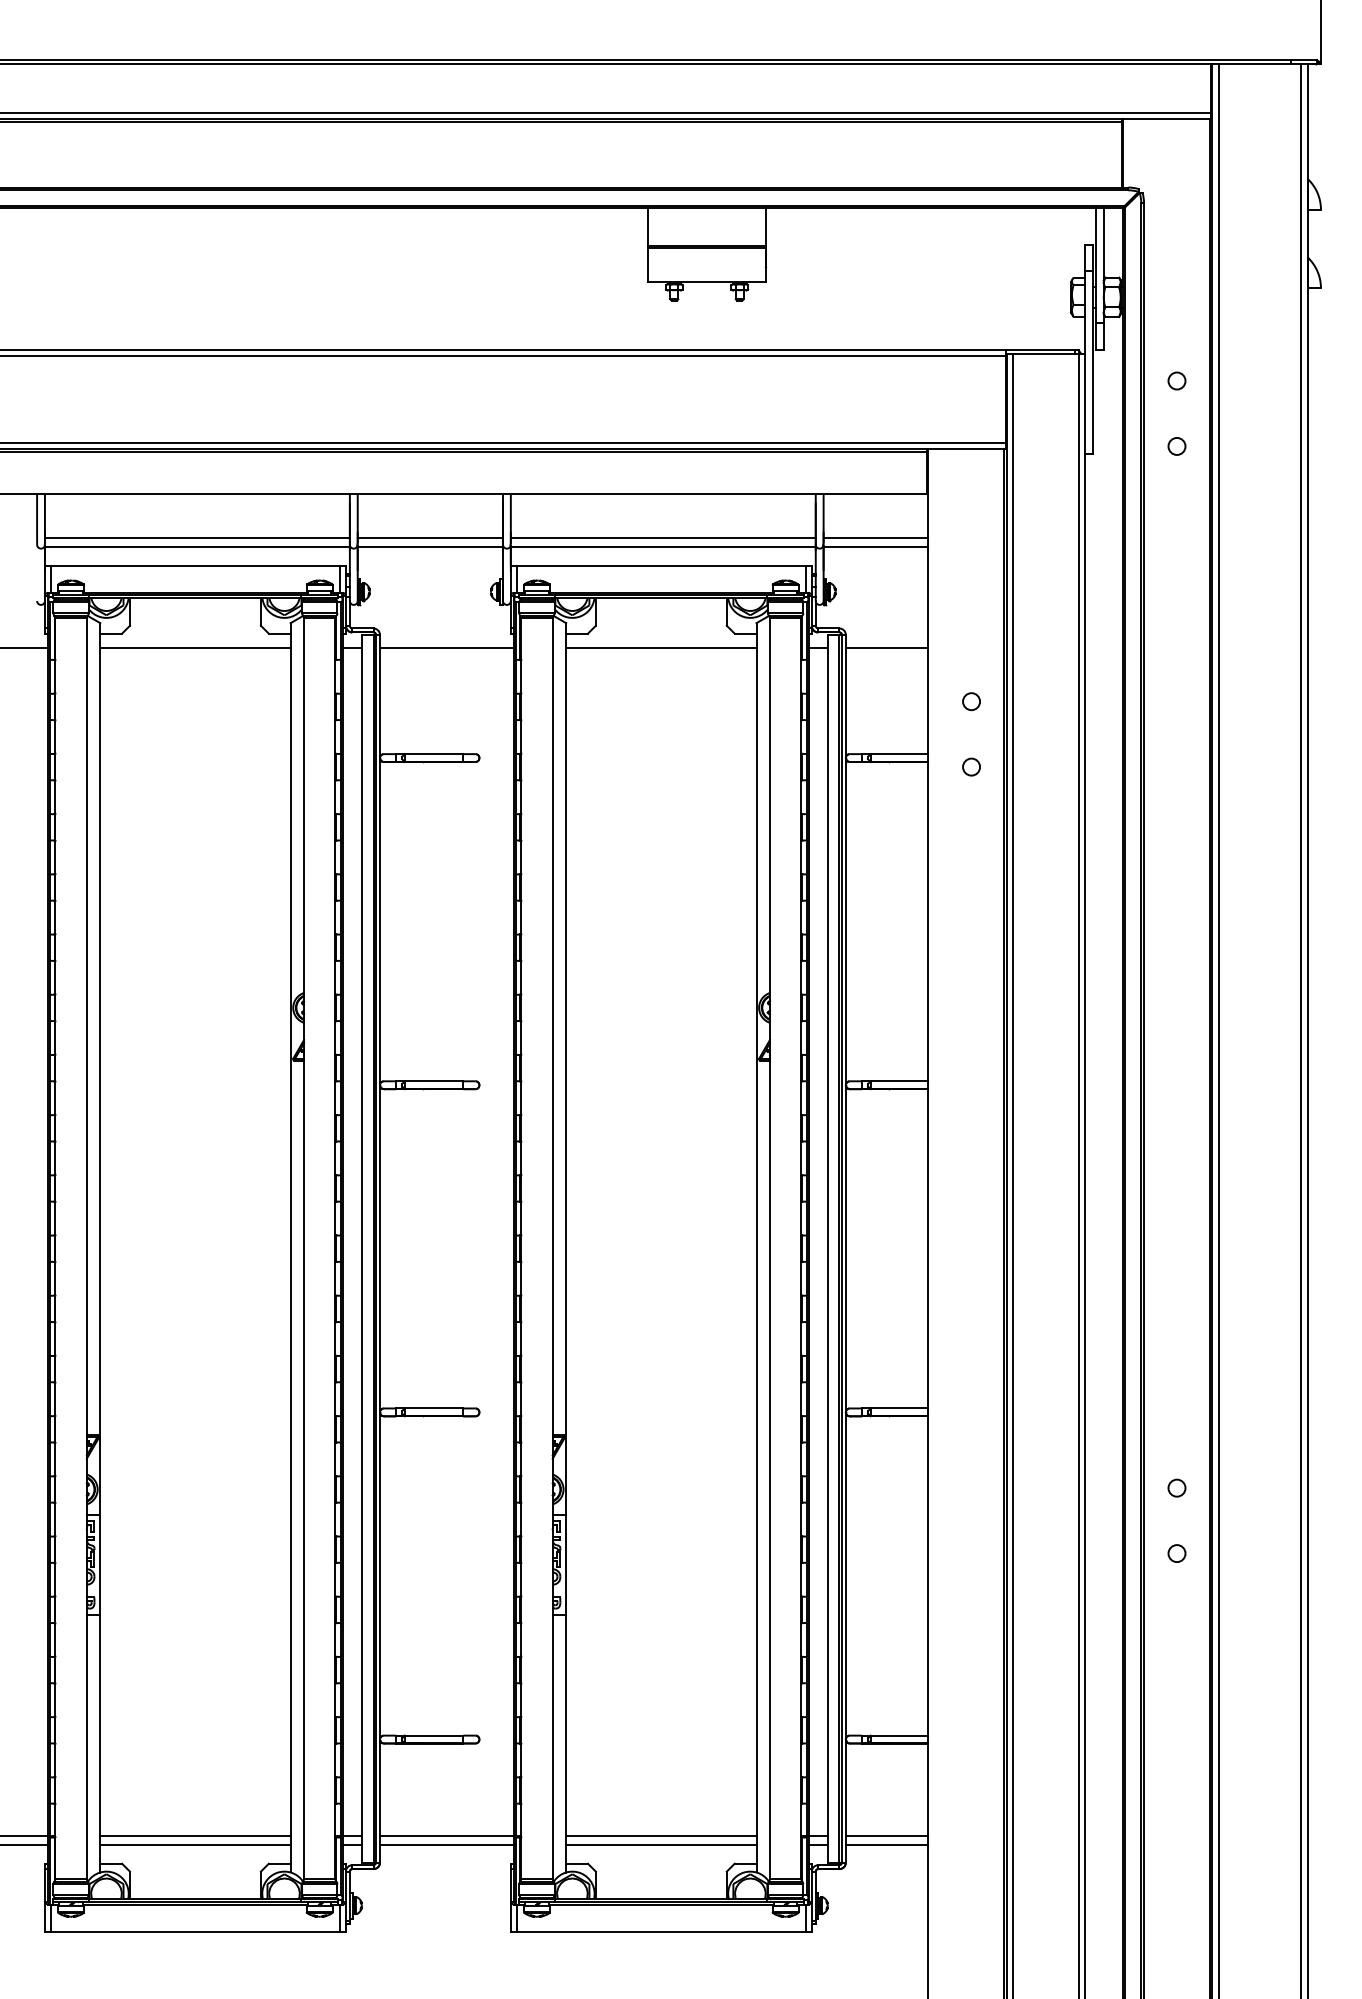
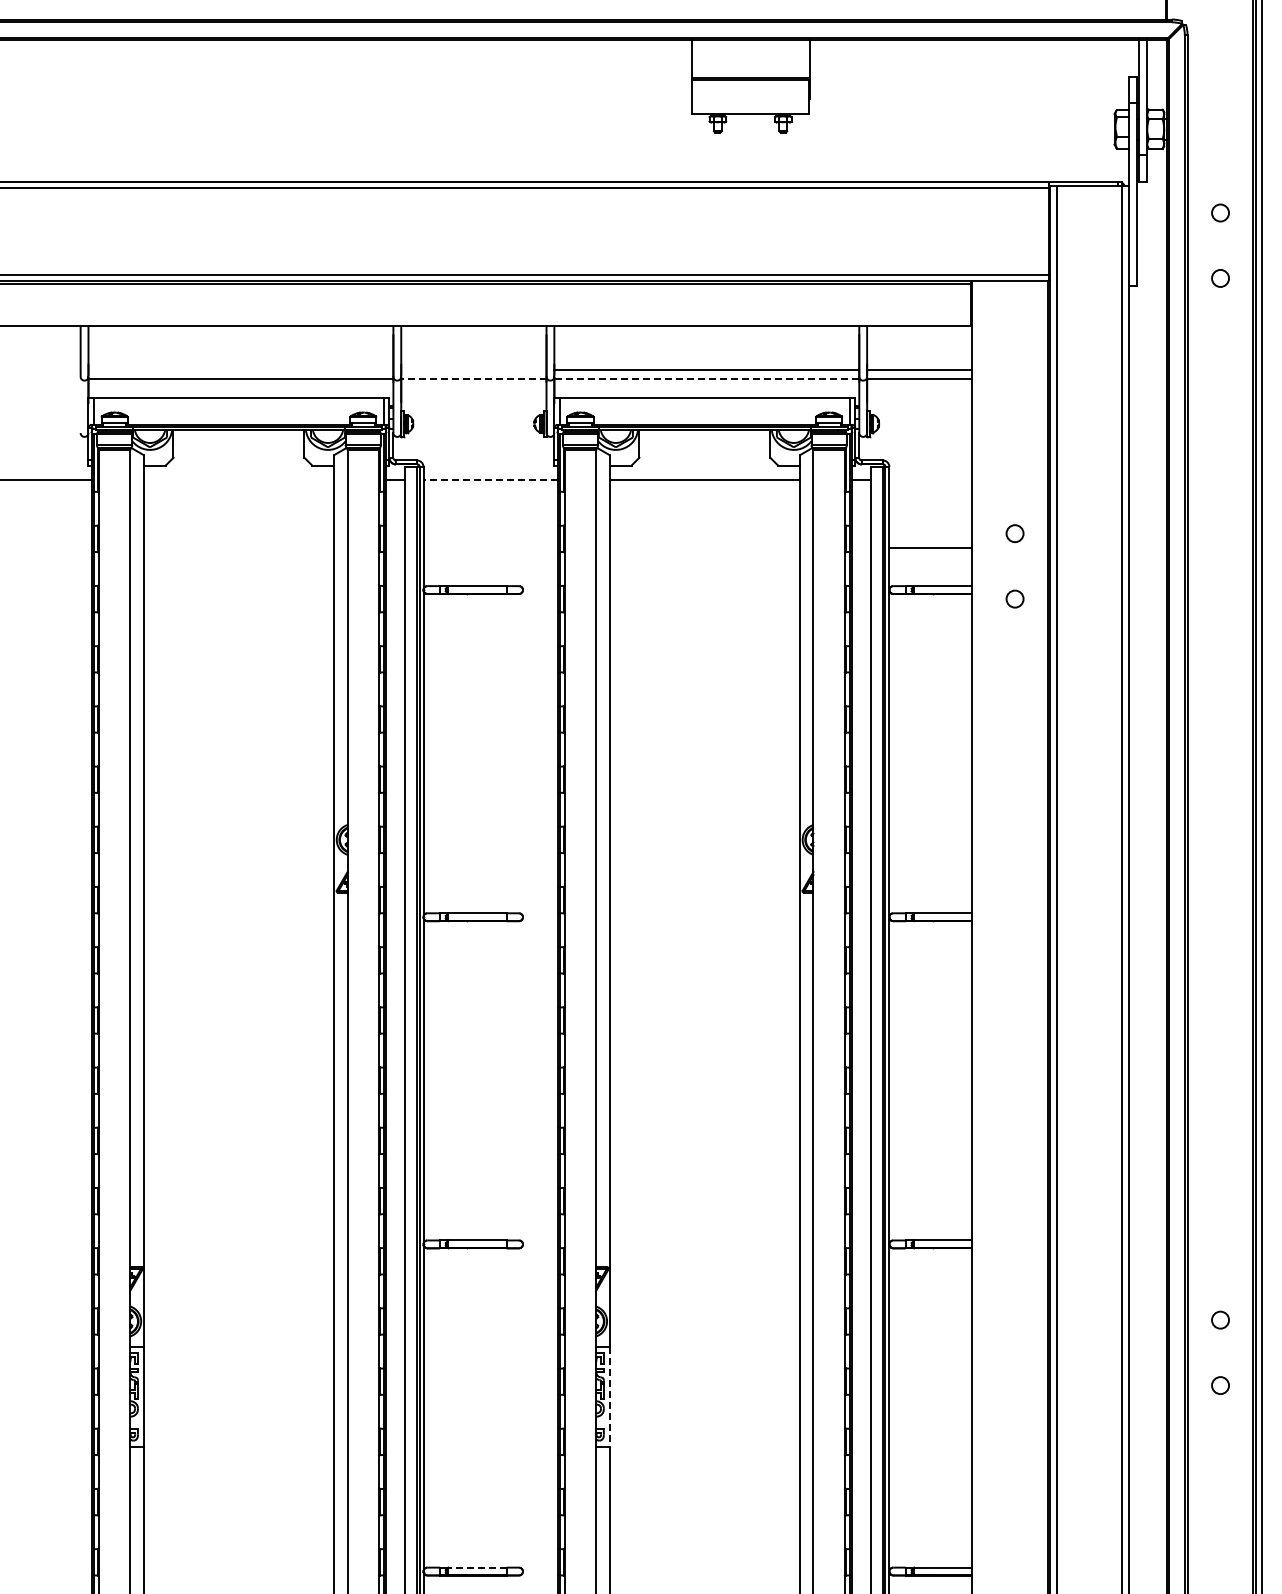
line: (196, 538) -> (240, 370), removed
line: (429, 538) -> (473, 370), removed
line: (430, 547) -> (474, 379), solid -> dashed
line: (662, 547) -> (706, 379), solid -> dashed
line: (195, 648) -> (239, 480), removed
line: (446, 648) -> (490, 480), solid -> dashed
line: (886, 648) -> (930, 548), moved
line: (566, 1564) -> (610, 1396), solid -> dashed
line: (433, 1735) -> (477, 1567), solid -> dashed

